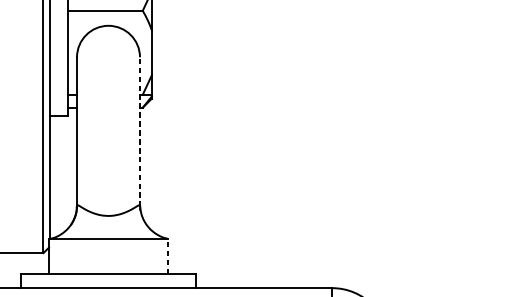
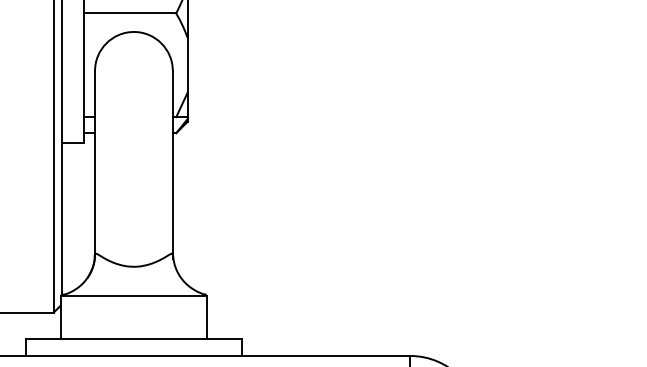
line: (139, 131) -> (172, 162), dashed -> solid
line: (168, 256) -> (207, 317), dashed -> solid

